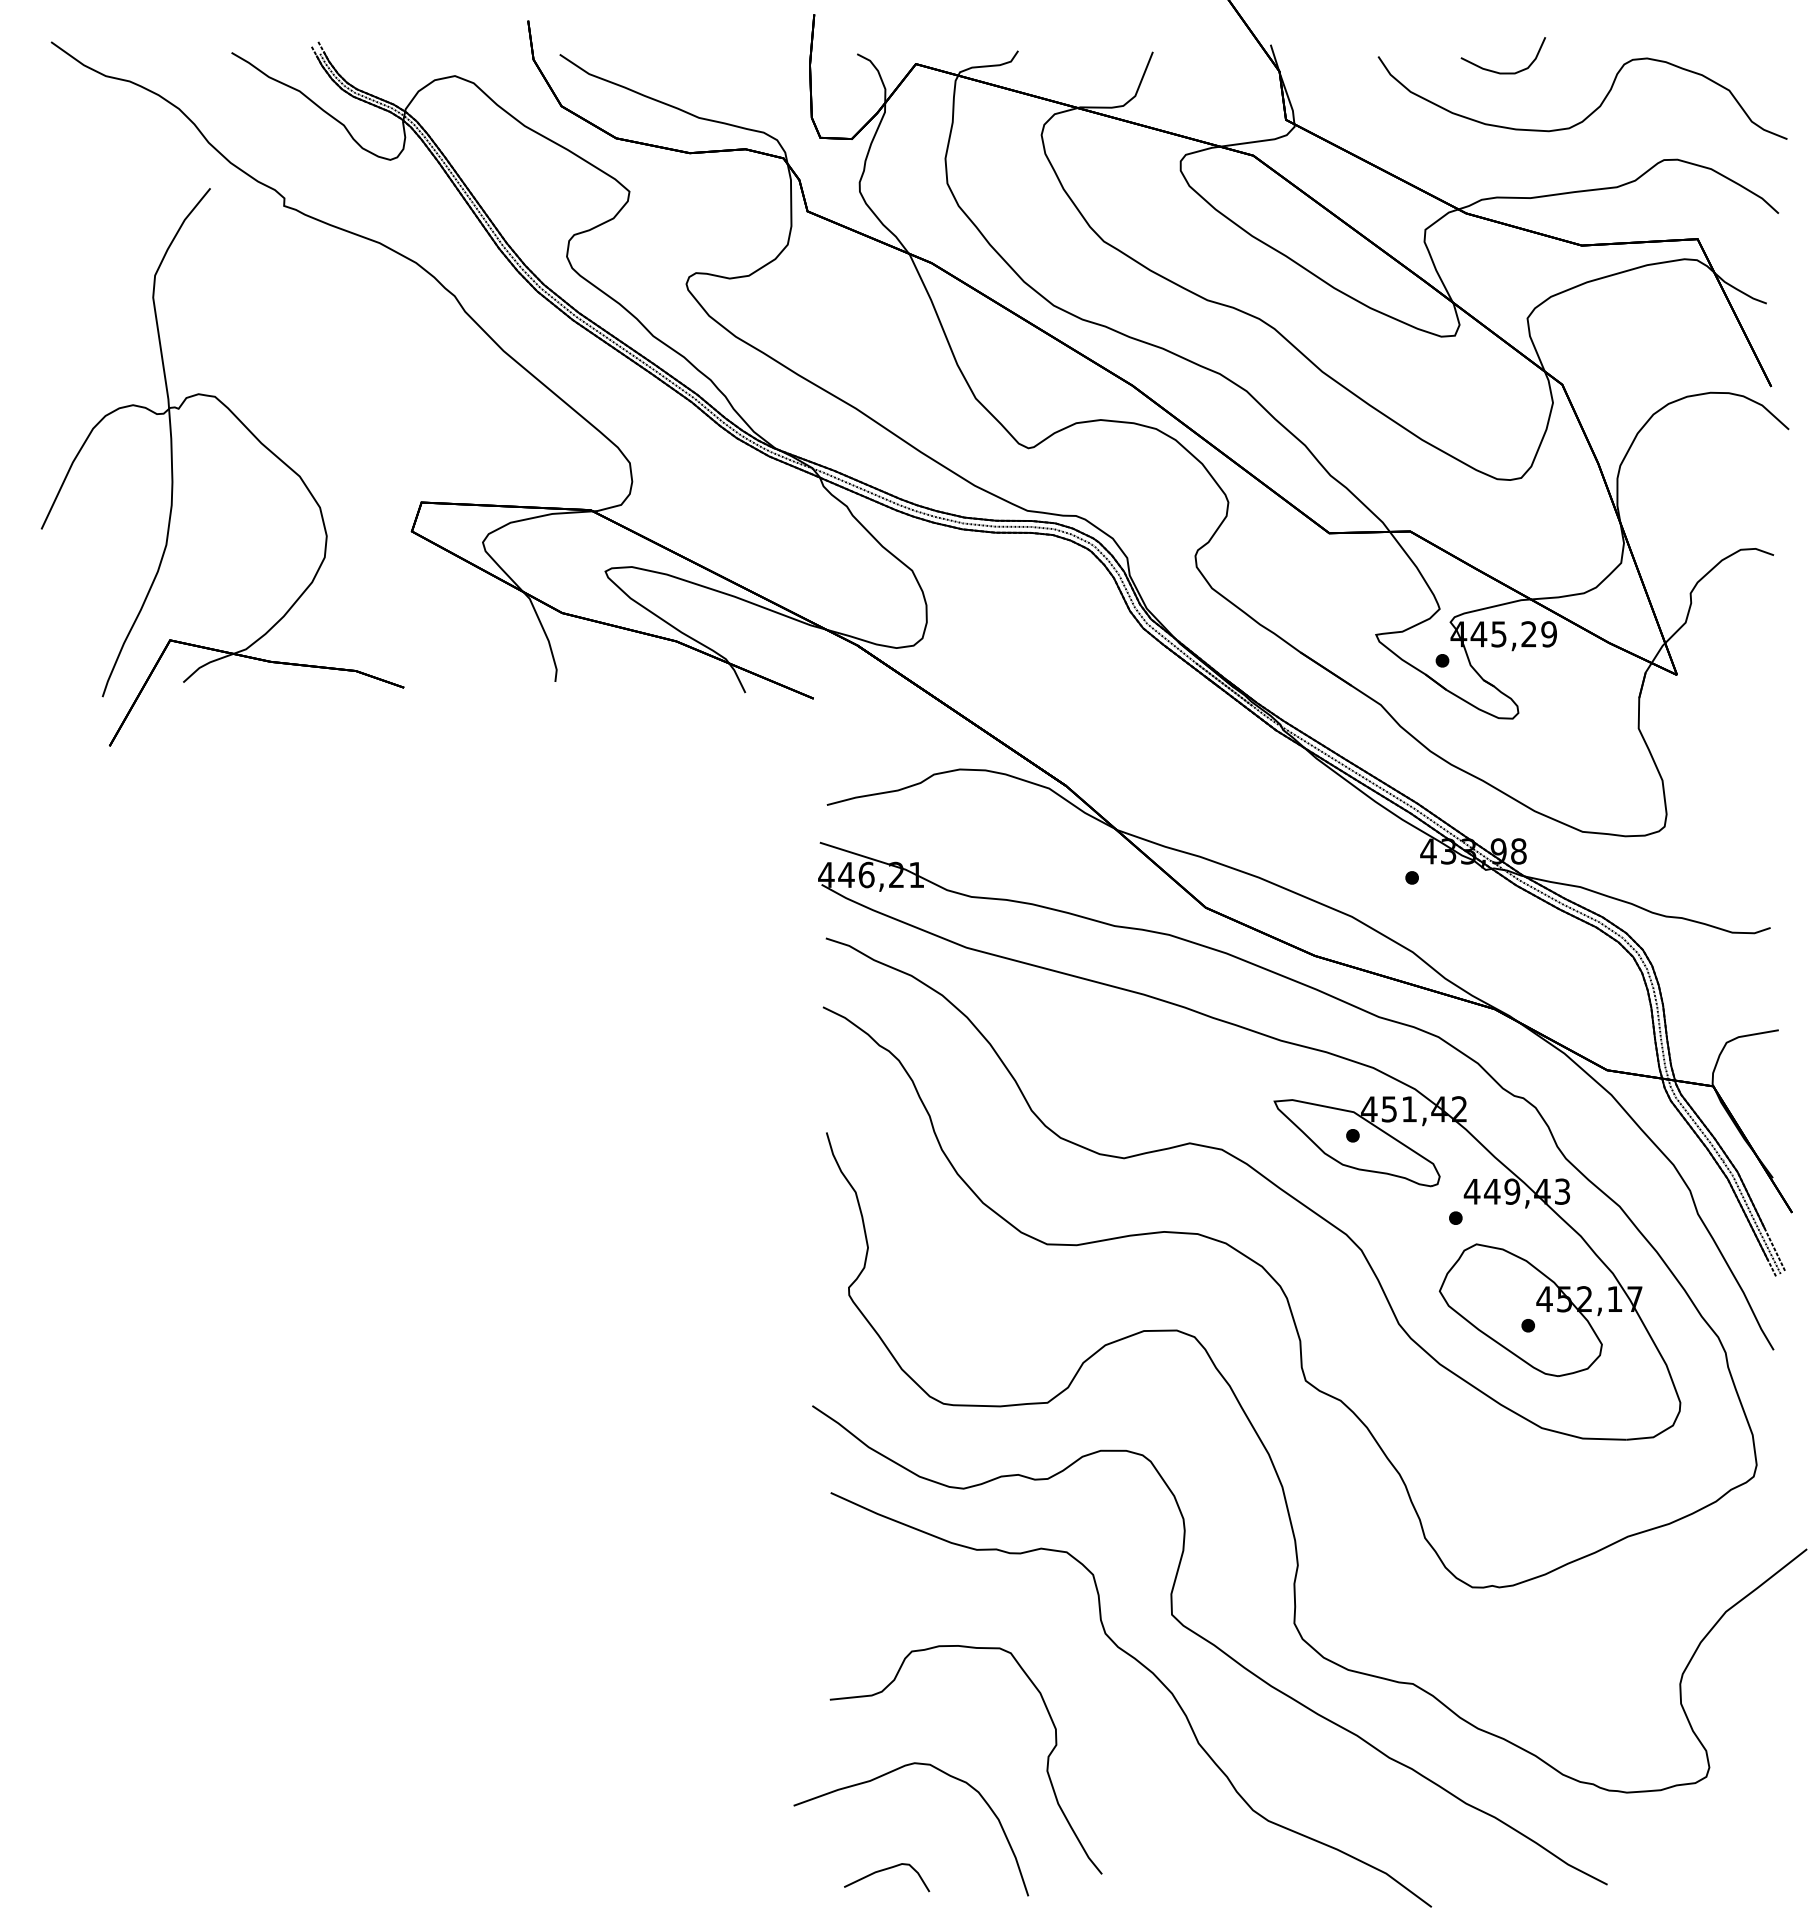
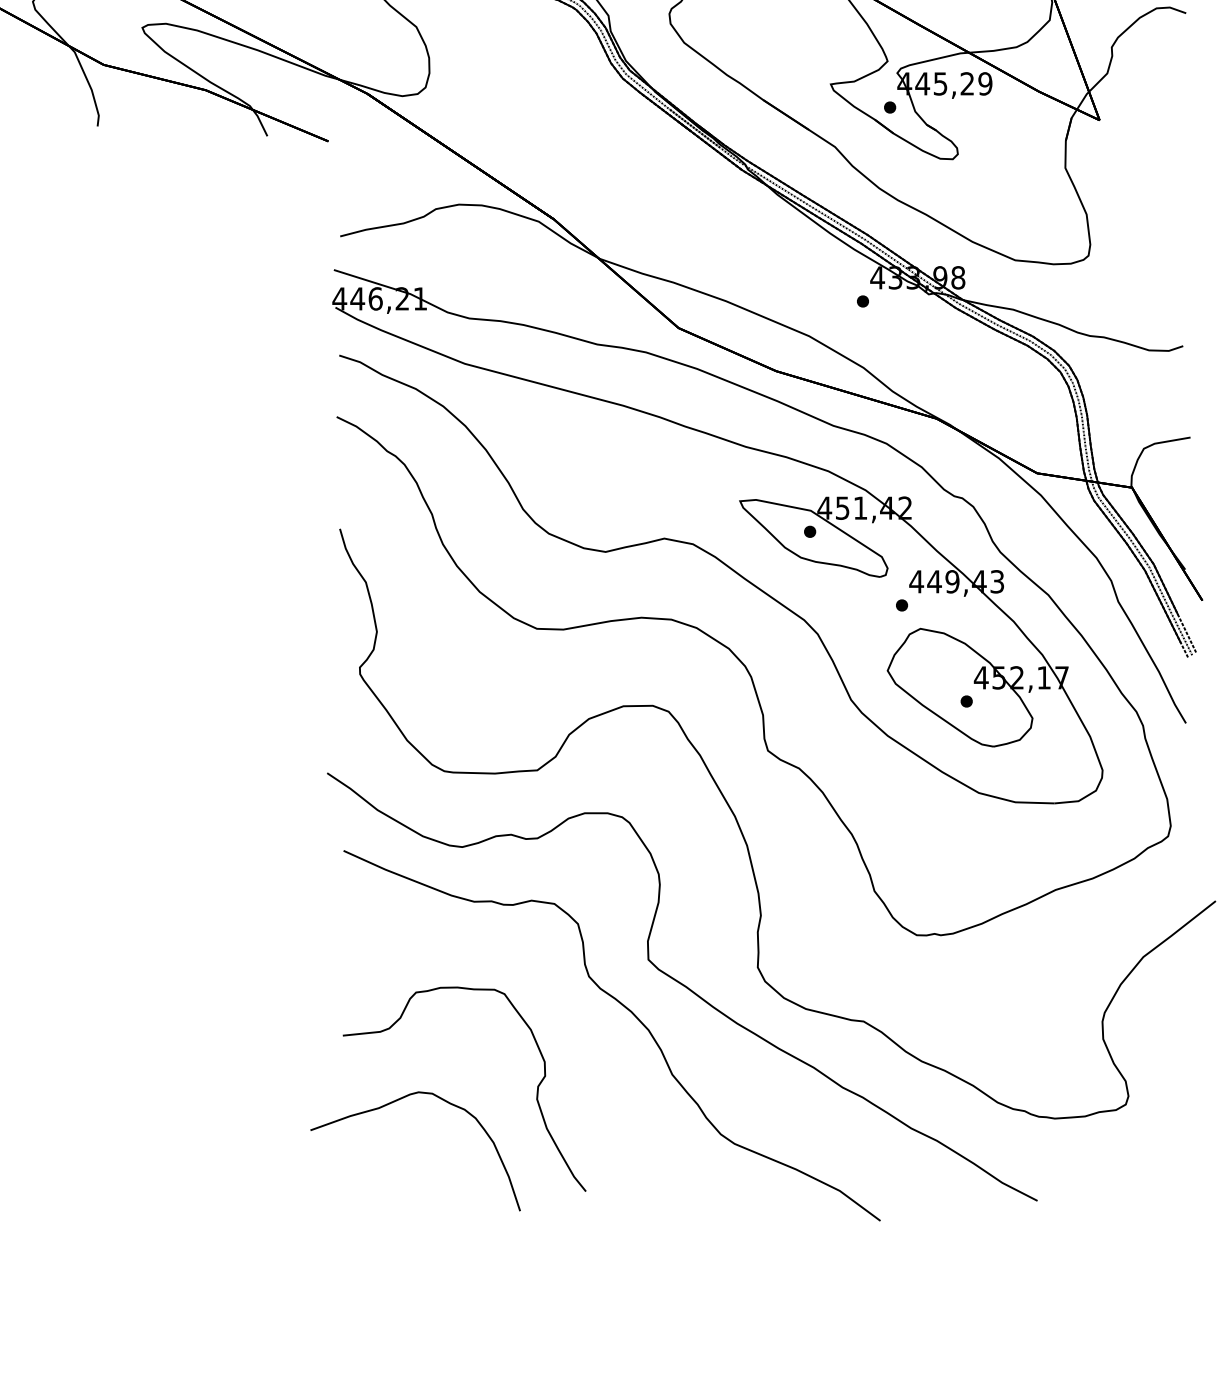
part: (885, 1870) -> (392, 1188), removed

